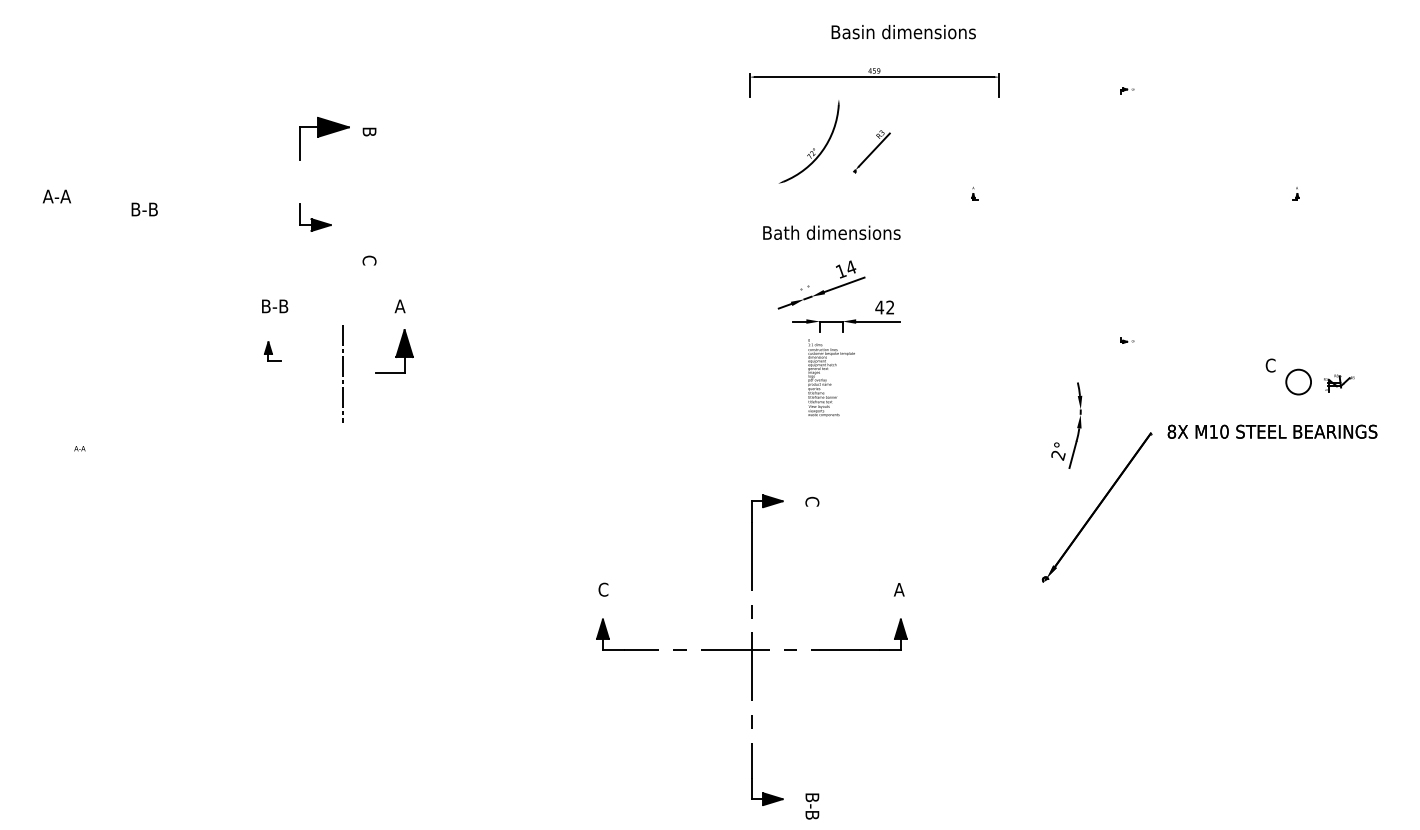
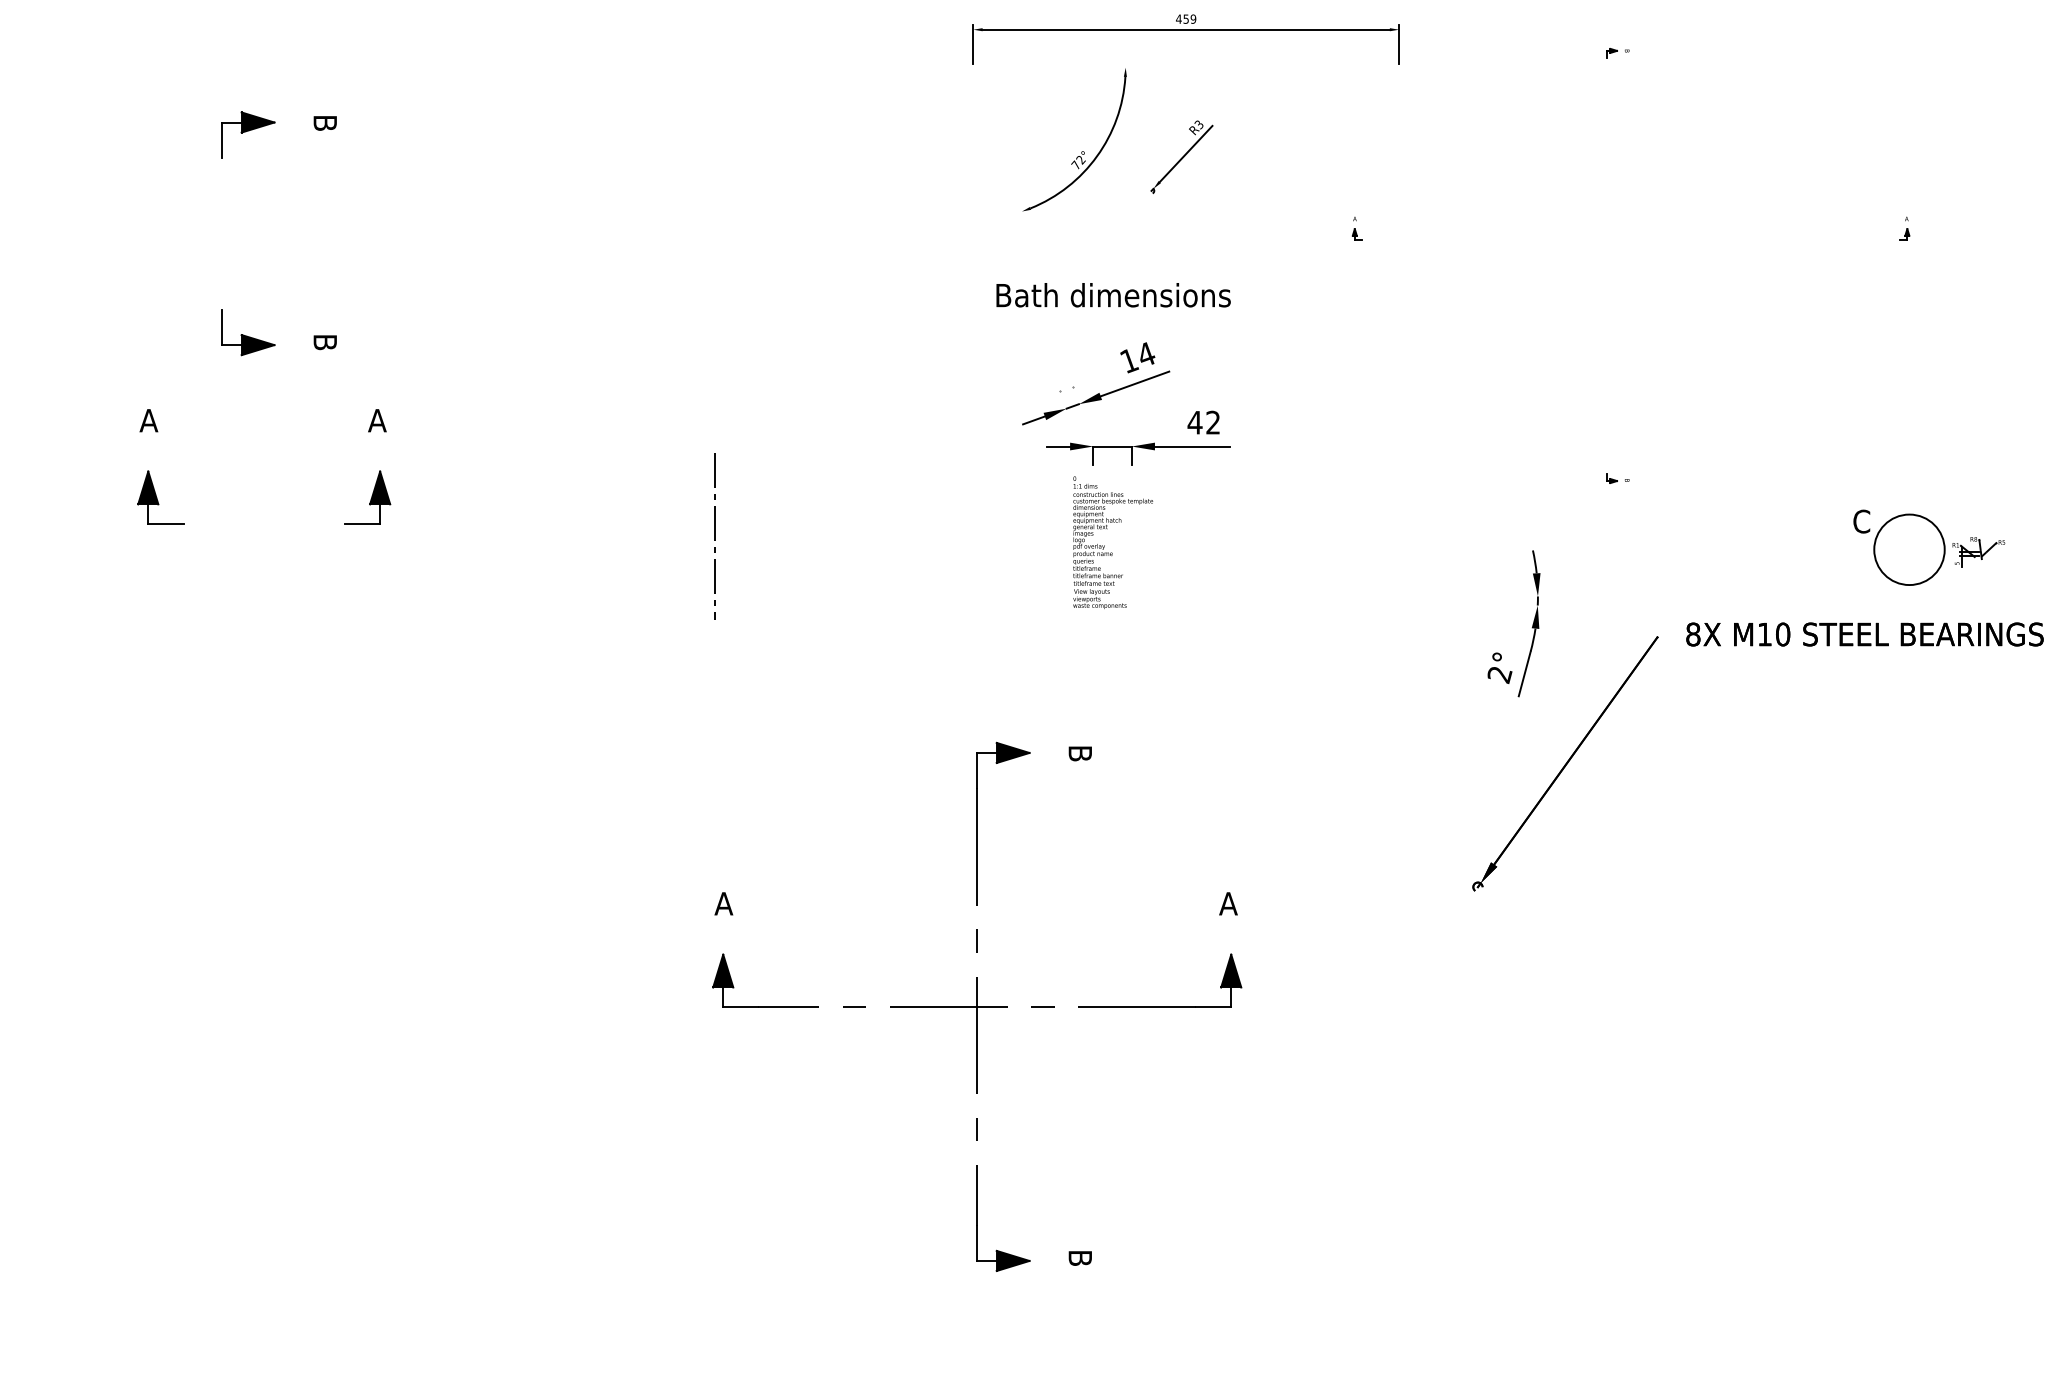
part: (324, 138) -> (248, 134), size x0.62
part: (315, 217) -> (248, 332), moved
text: (369, 260) -> (325, 342), C -> B
text: (274, 306) -> (163, 420), B-B -> A
part: (272, 351) -> (159, 497), size x1.67
part: (394, 351) -> (367, 497), size x0.71
line: (342, 373) -> (713, 535), moved
circle: (1298, 381) -> (1909, 548), size x1.67
text: (812, 501) -> (1080, 753), C -> B
text: (602, 589) -> (722, 903), C -> A
text: (812, 811) -> (1080, 1281), B-B -> B

